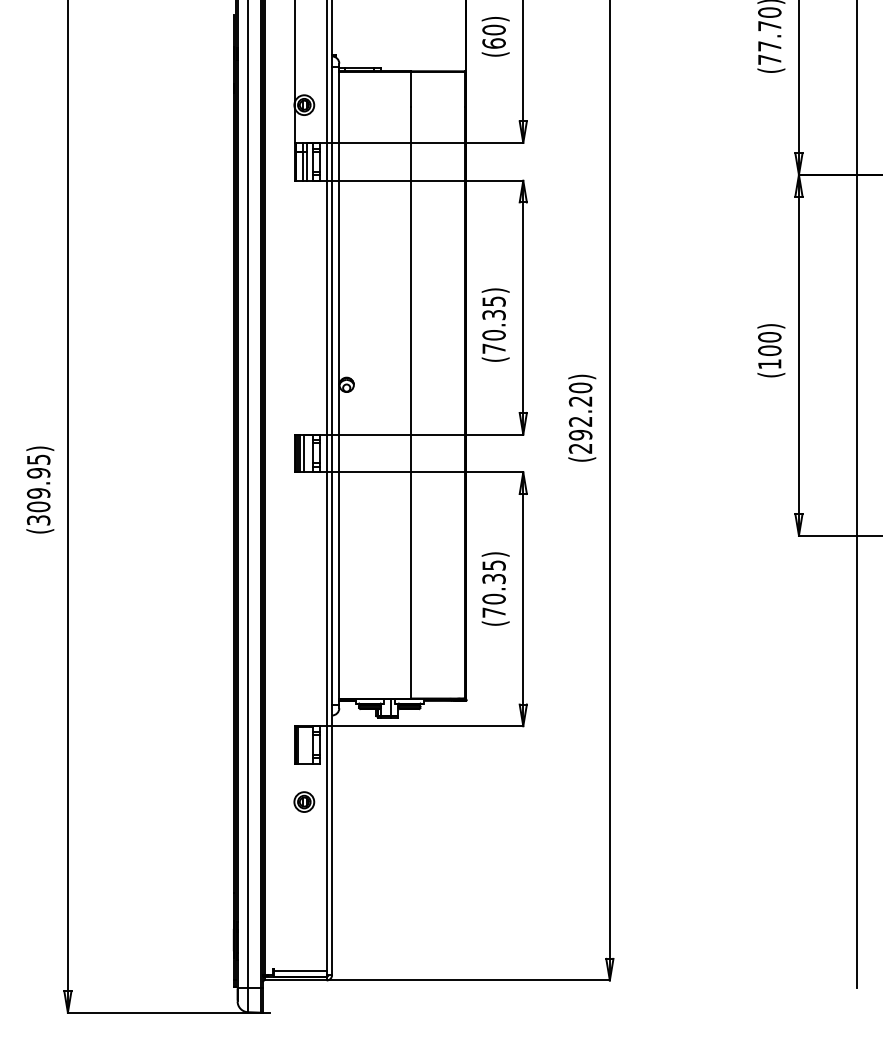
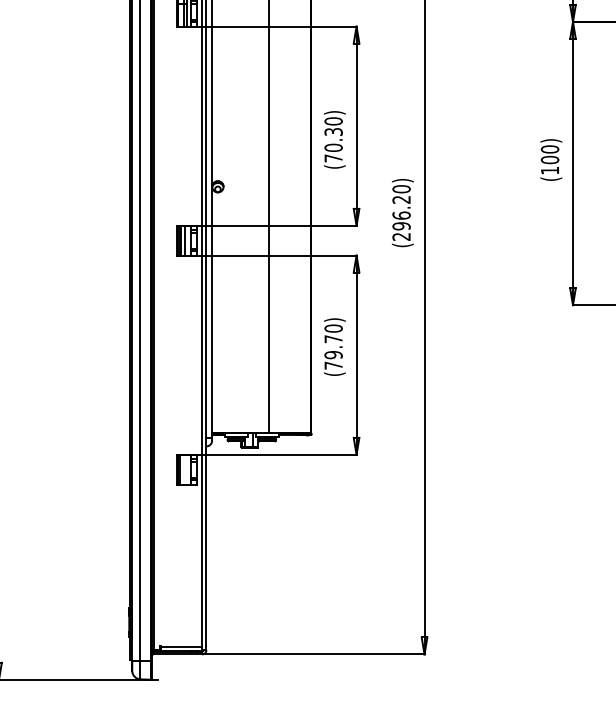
text: (493, 301) -> (333, 121), (70.35) -> (70.30)
text: (580, 421) -> (401, 215), (292.20) -> (296.20)
text: (493, 582) -> (333, 341), (70.35) -> (79.70)
part: (304, 801) -> (184, 513), removed

